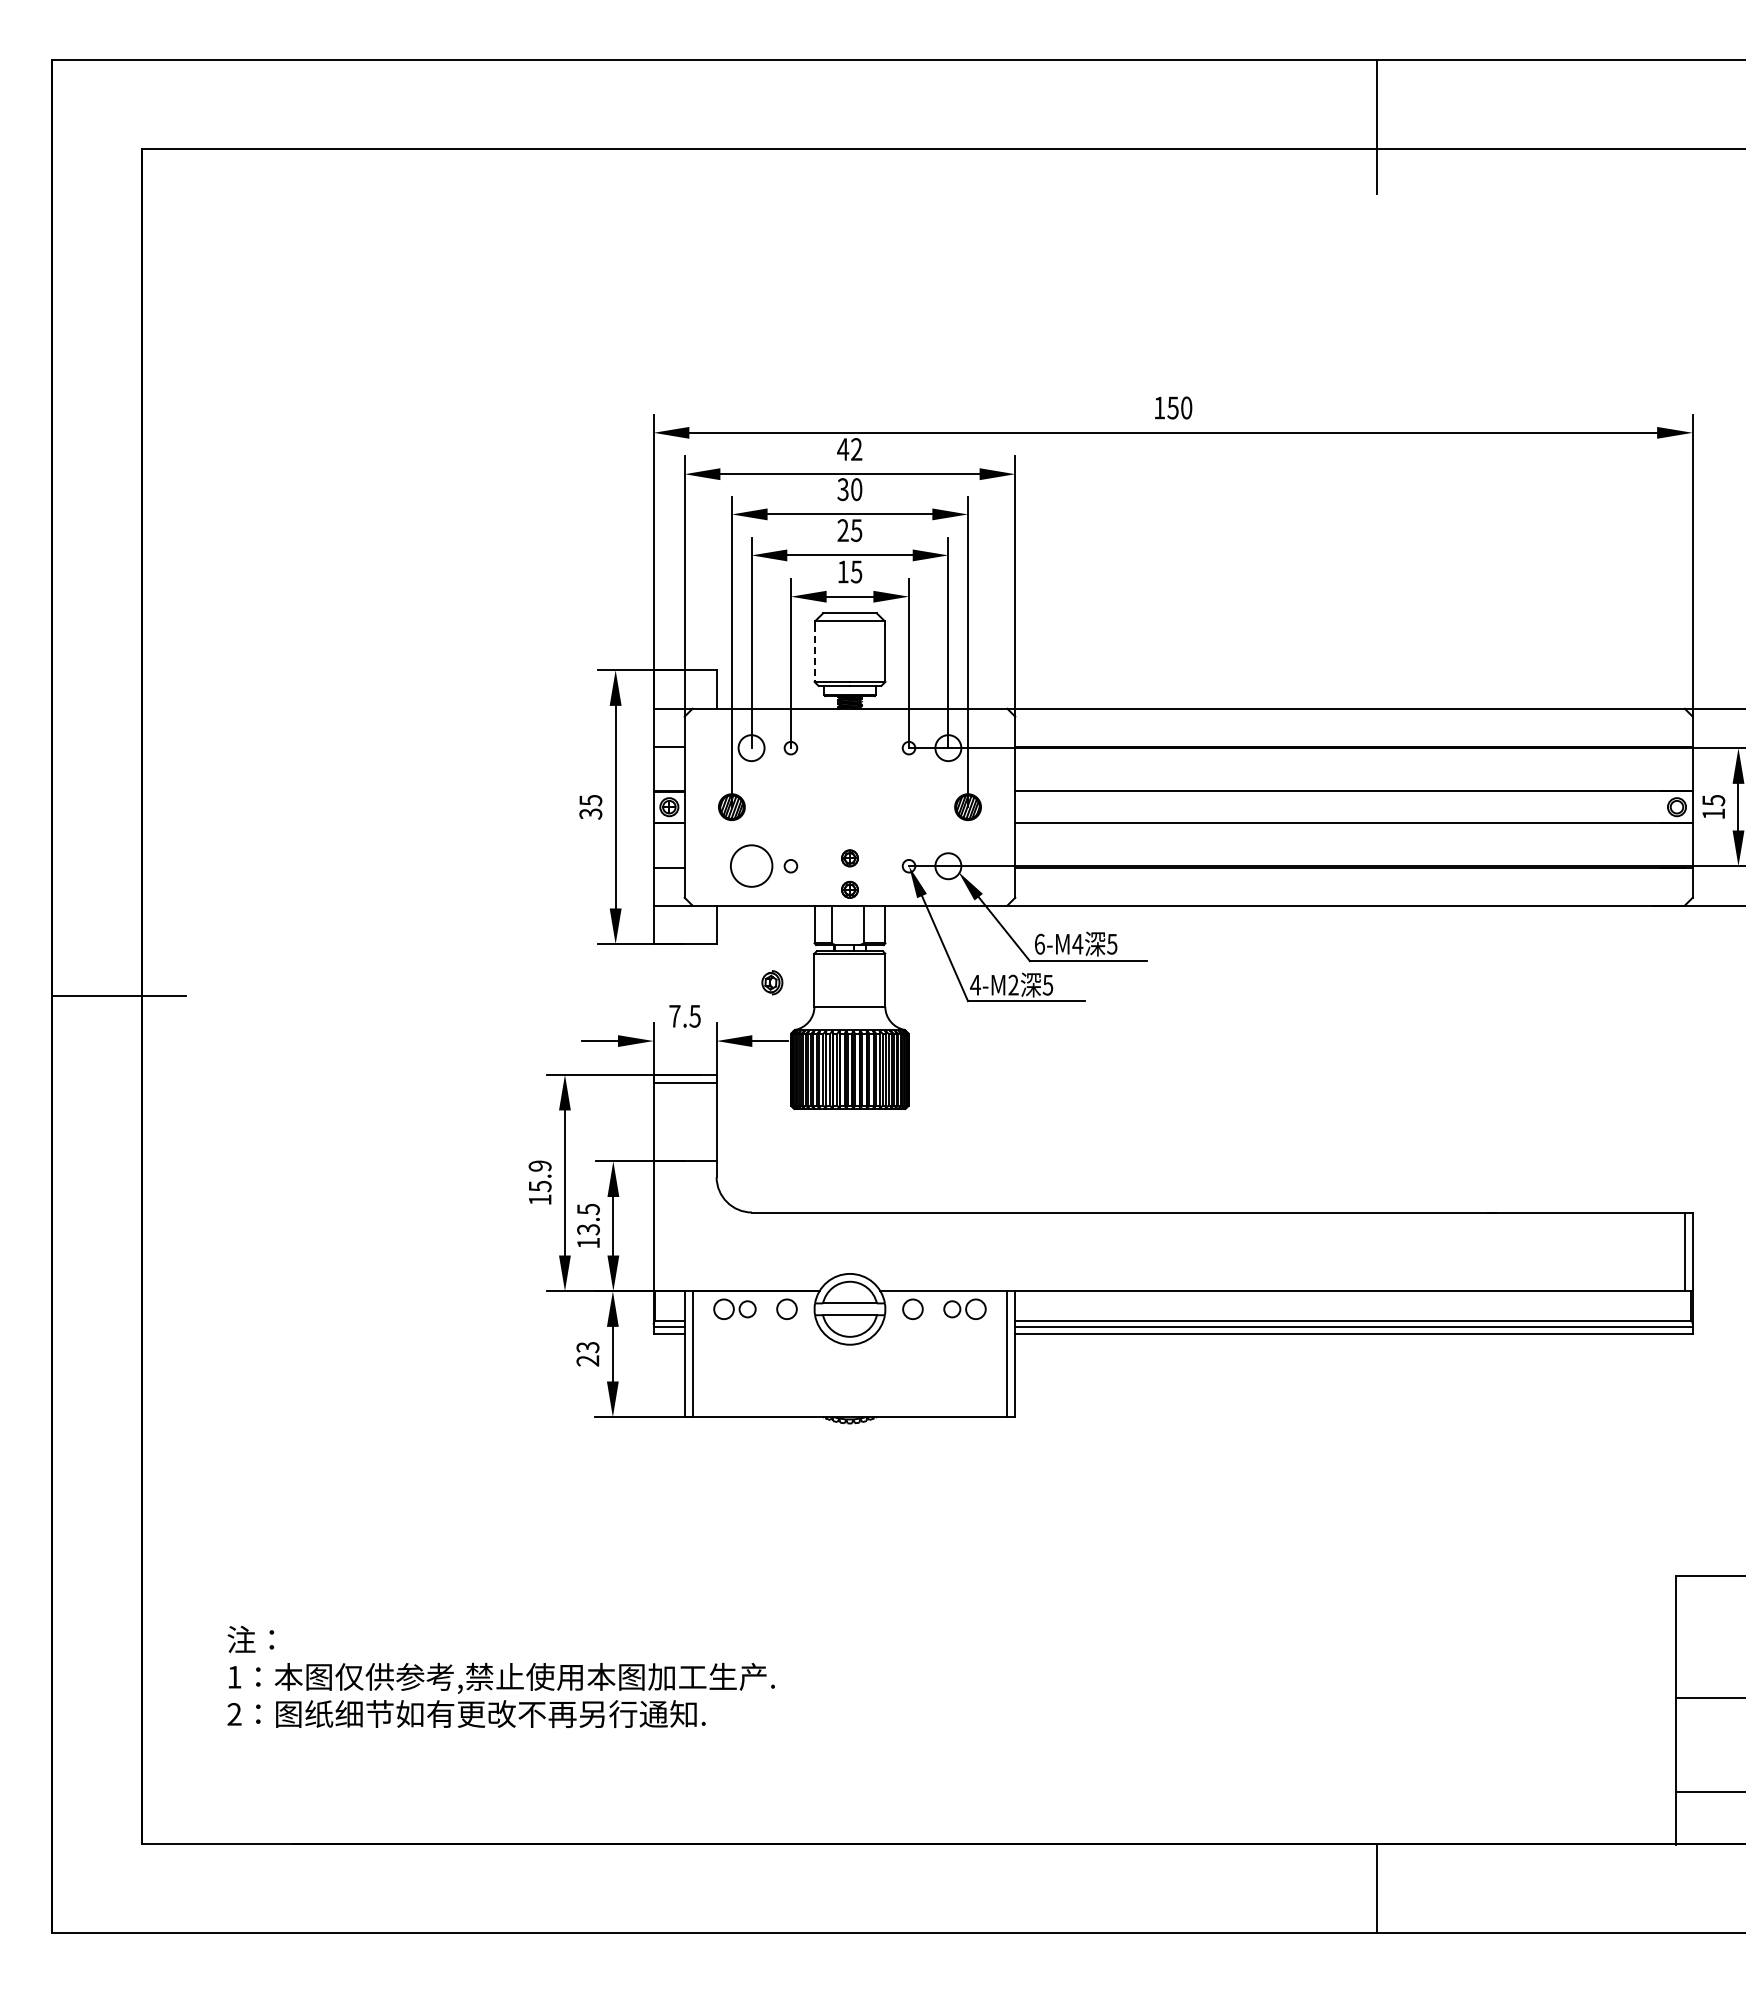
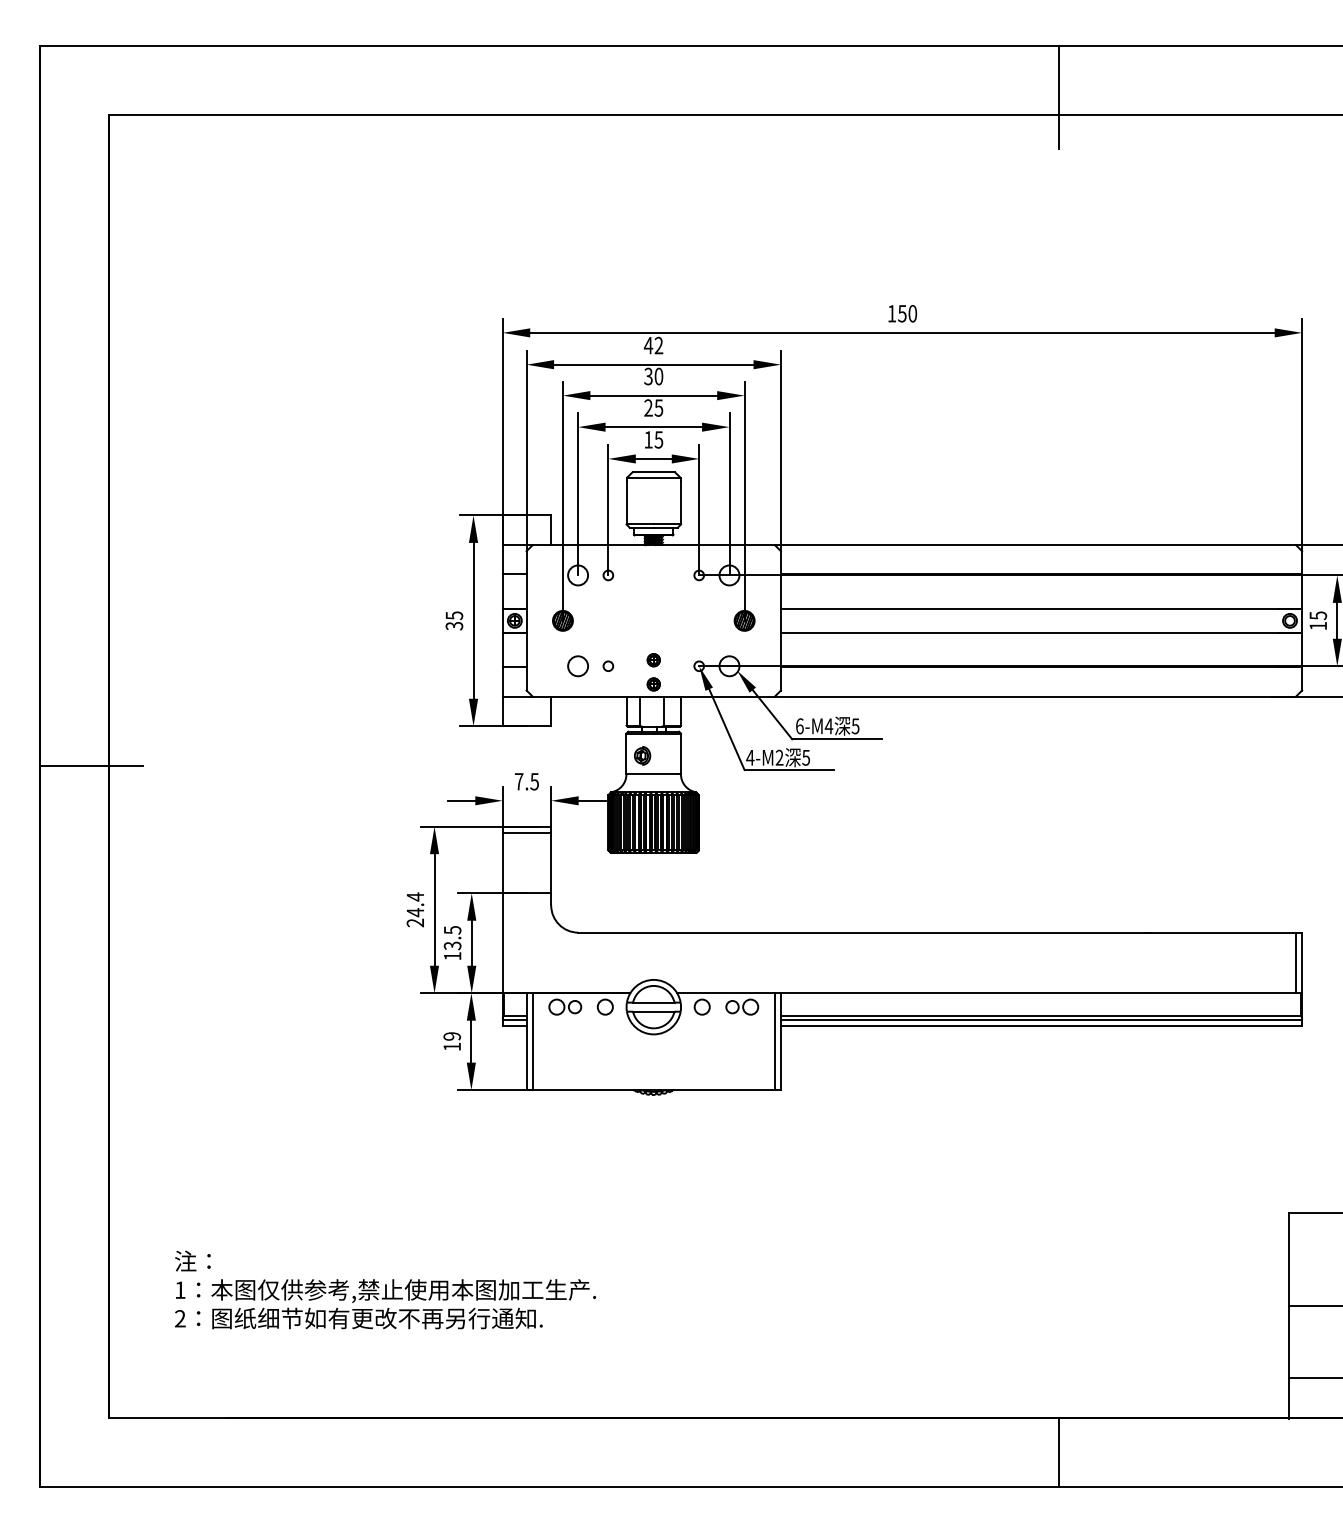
line: (814, 654) -> (626, 503), dashed -> solid
circle: (751, 866) -> (578, 666), size x0.62
part: (772, 982) -> (642, 755), moved
text: (539, 1182) -> (414, 909), 15.9 -> 24.4
text: (587, 1354) -> (451, 1041), 23 -> 19

